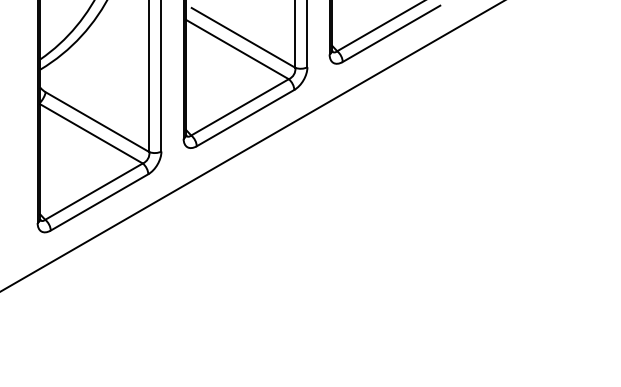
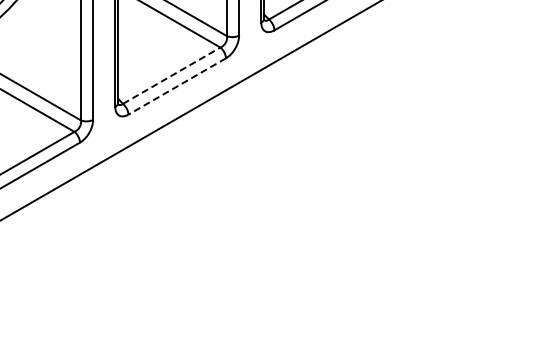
line: (240, 107) -> (172, 75), solid -> dashed
line: (245, 118) -> (177, 86), solid -> dashed

